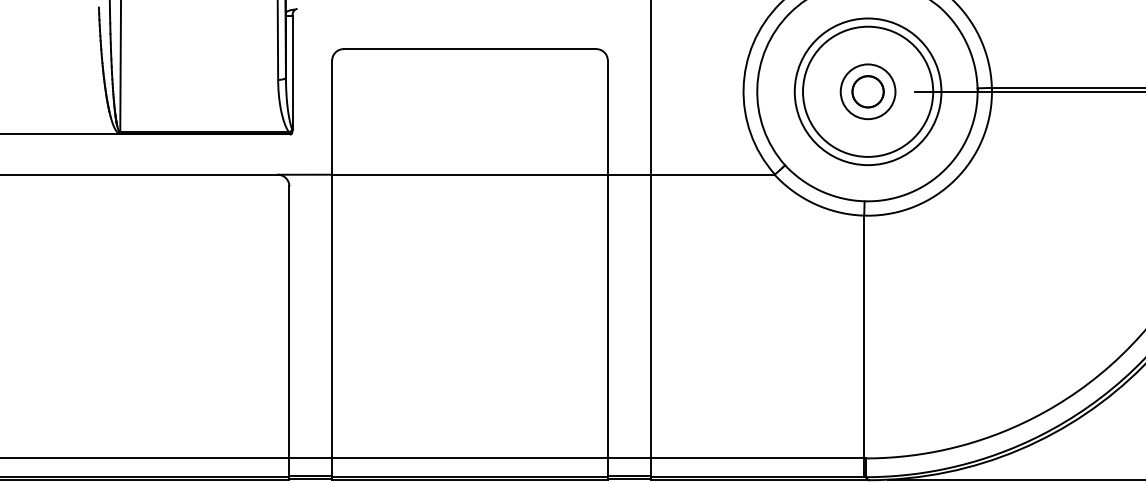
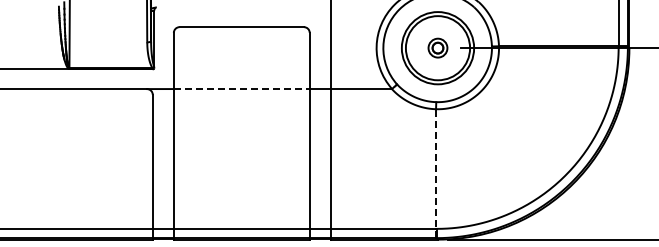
part: (867, 90) -> (437, 47), size x0.7
line: (469, 175) -> (241, 89), solid -> dashed
line: (865, 346) -> (436, 173), solid -> dashed

